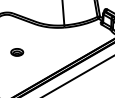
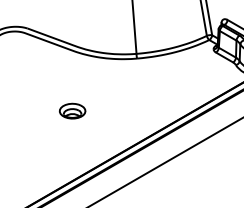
part: (17, 52) -> (73, 111), moved

